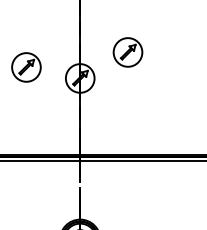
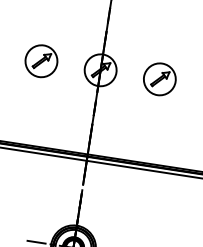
part: (127, 52) -> (159, 79), moved
part: (26, 67) -> (41, 61), moved

